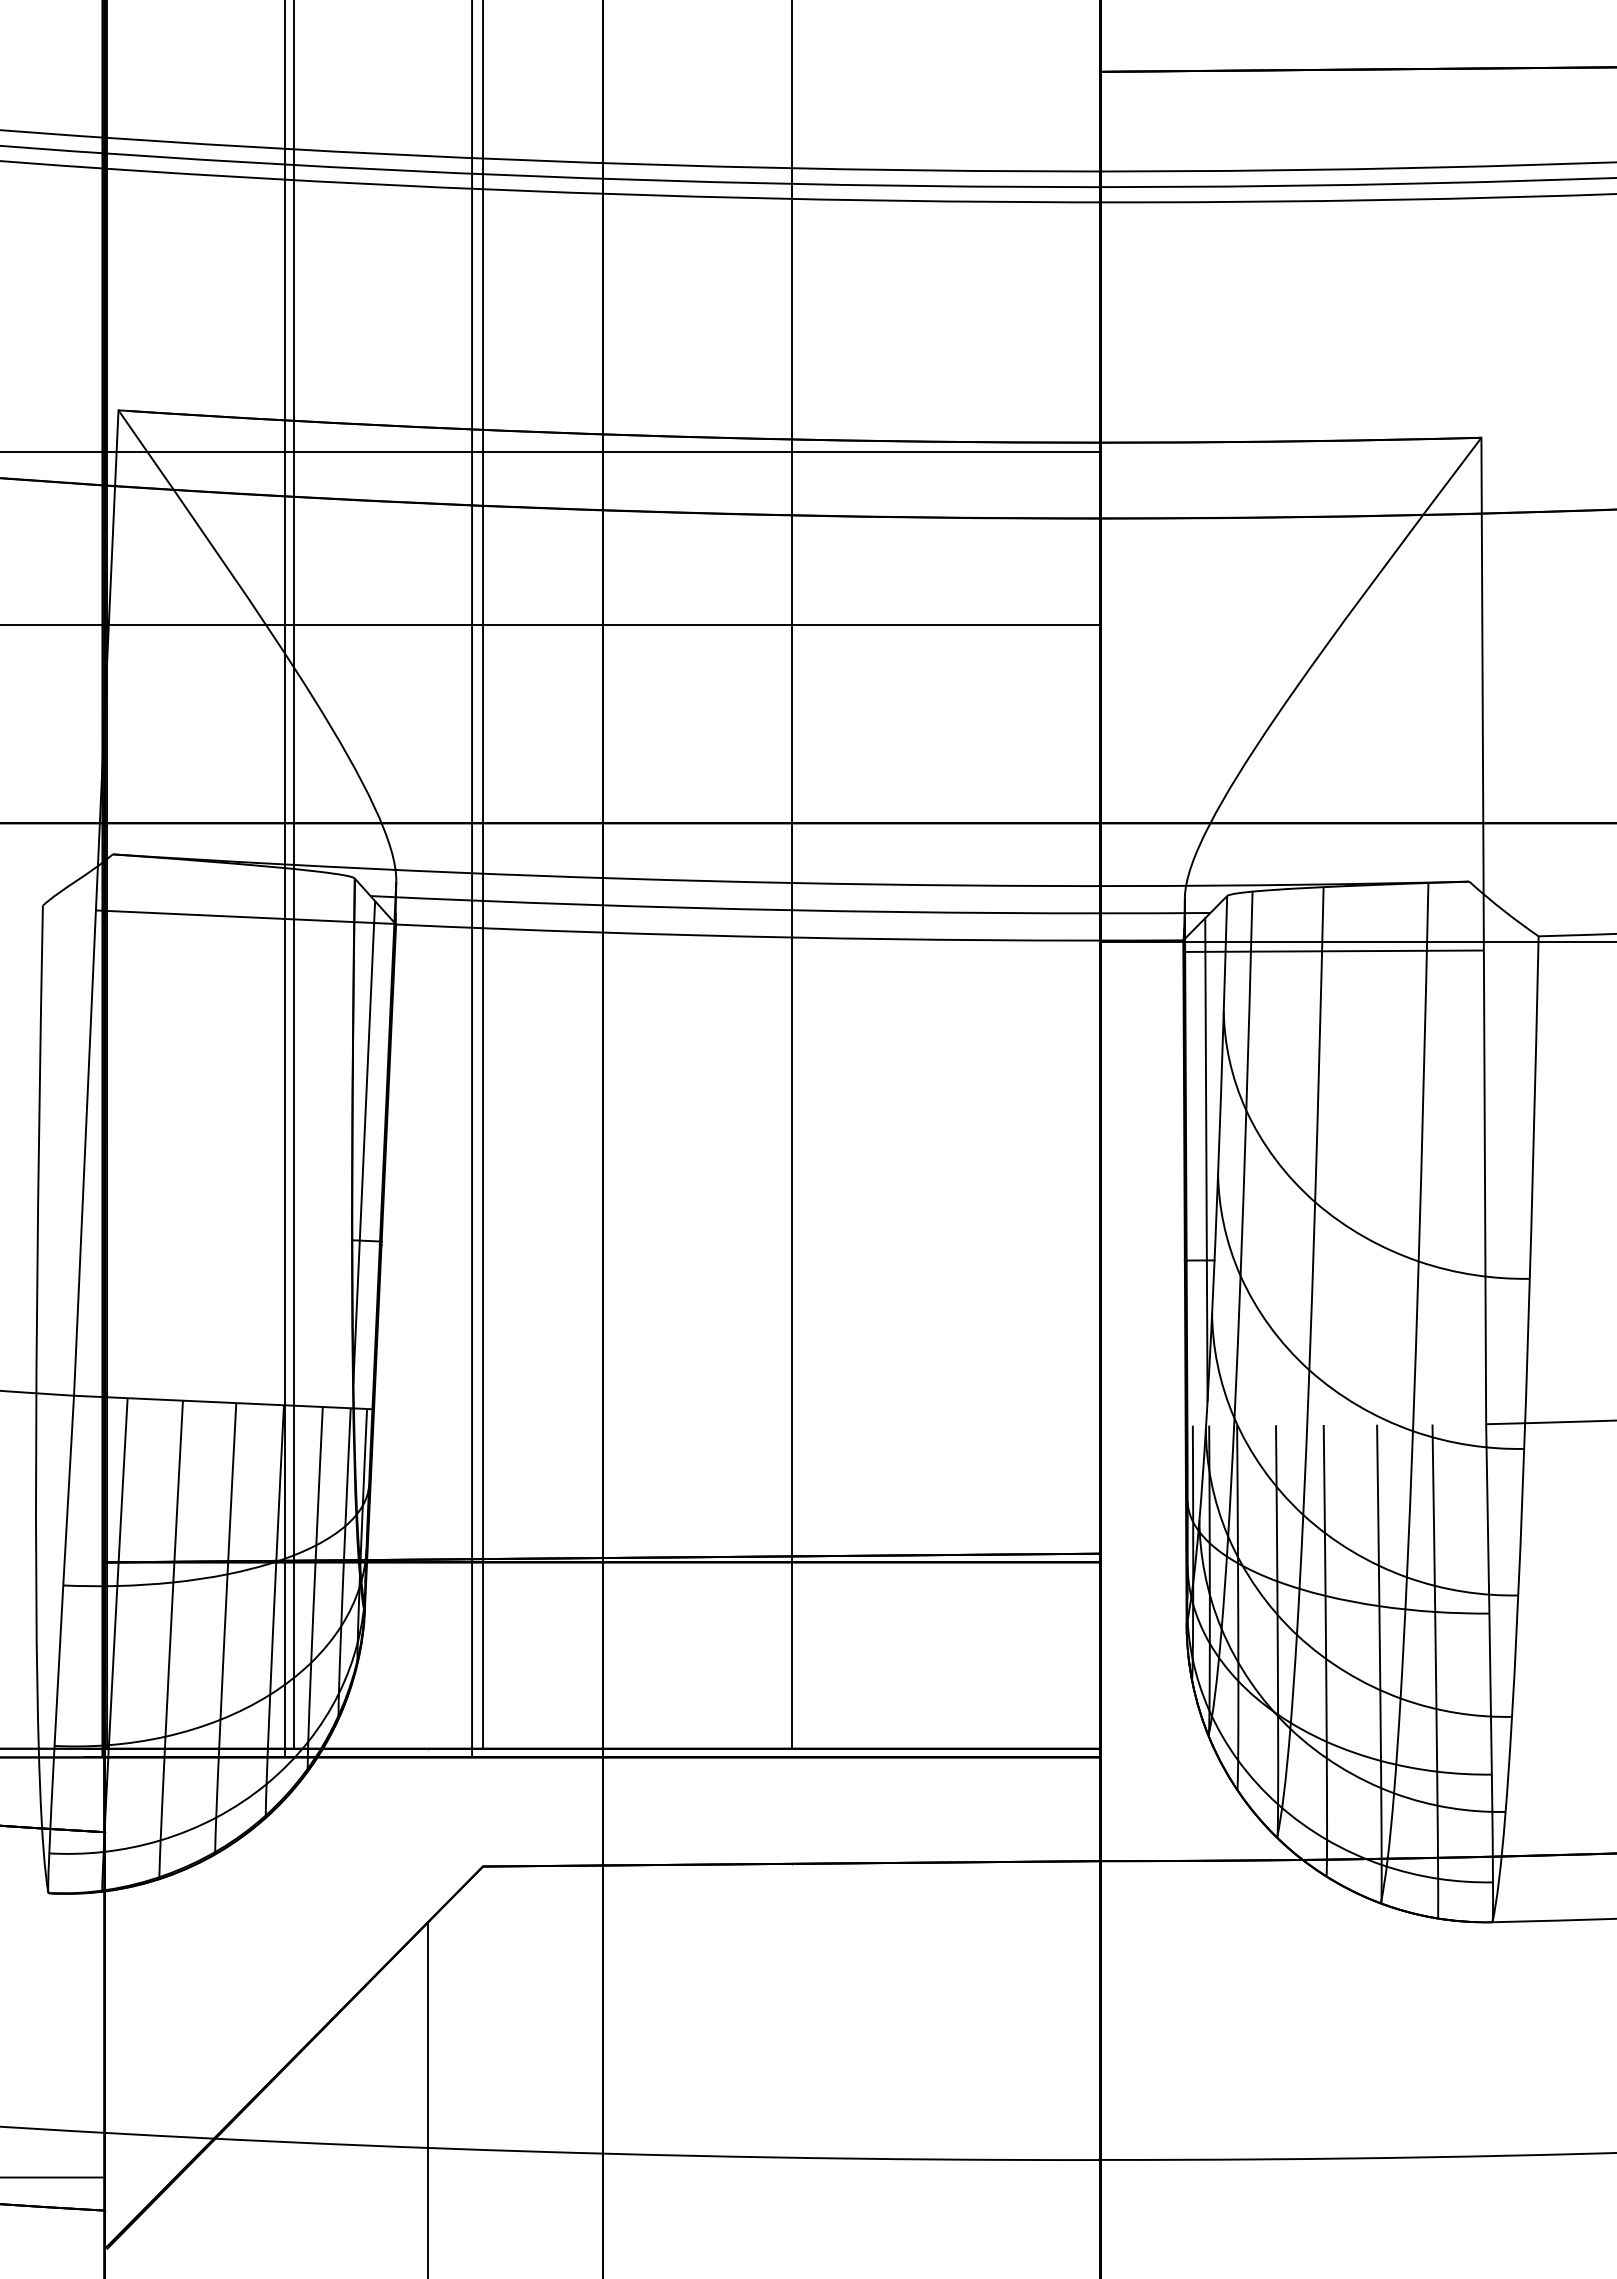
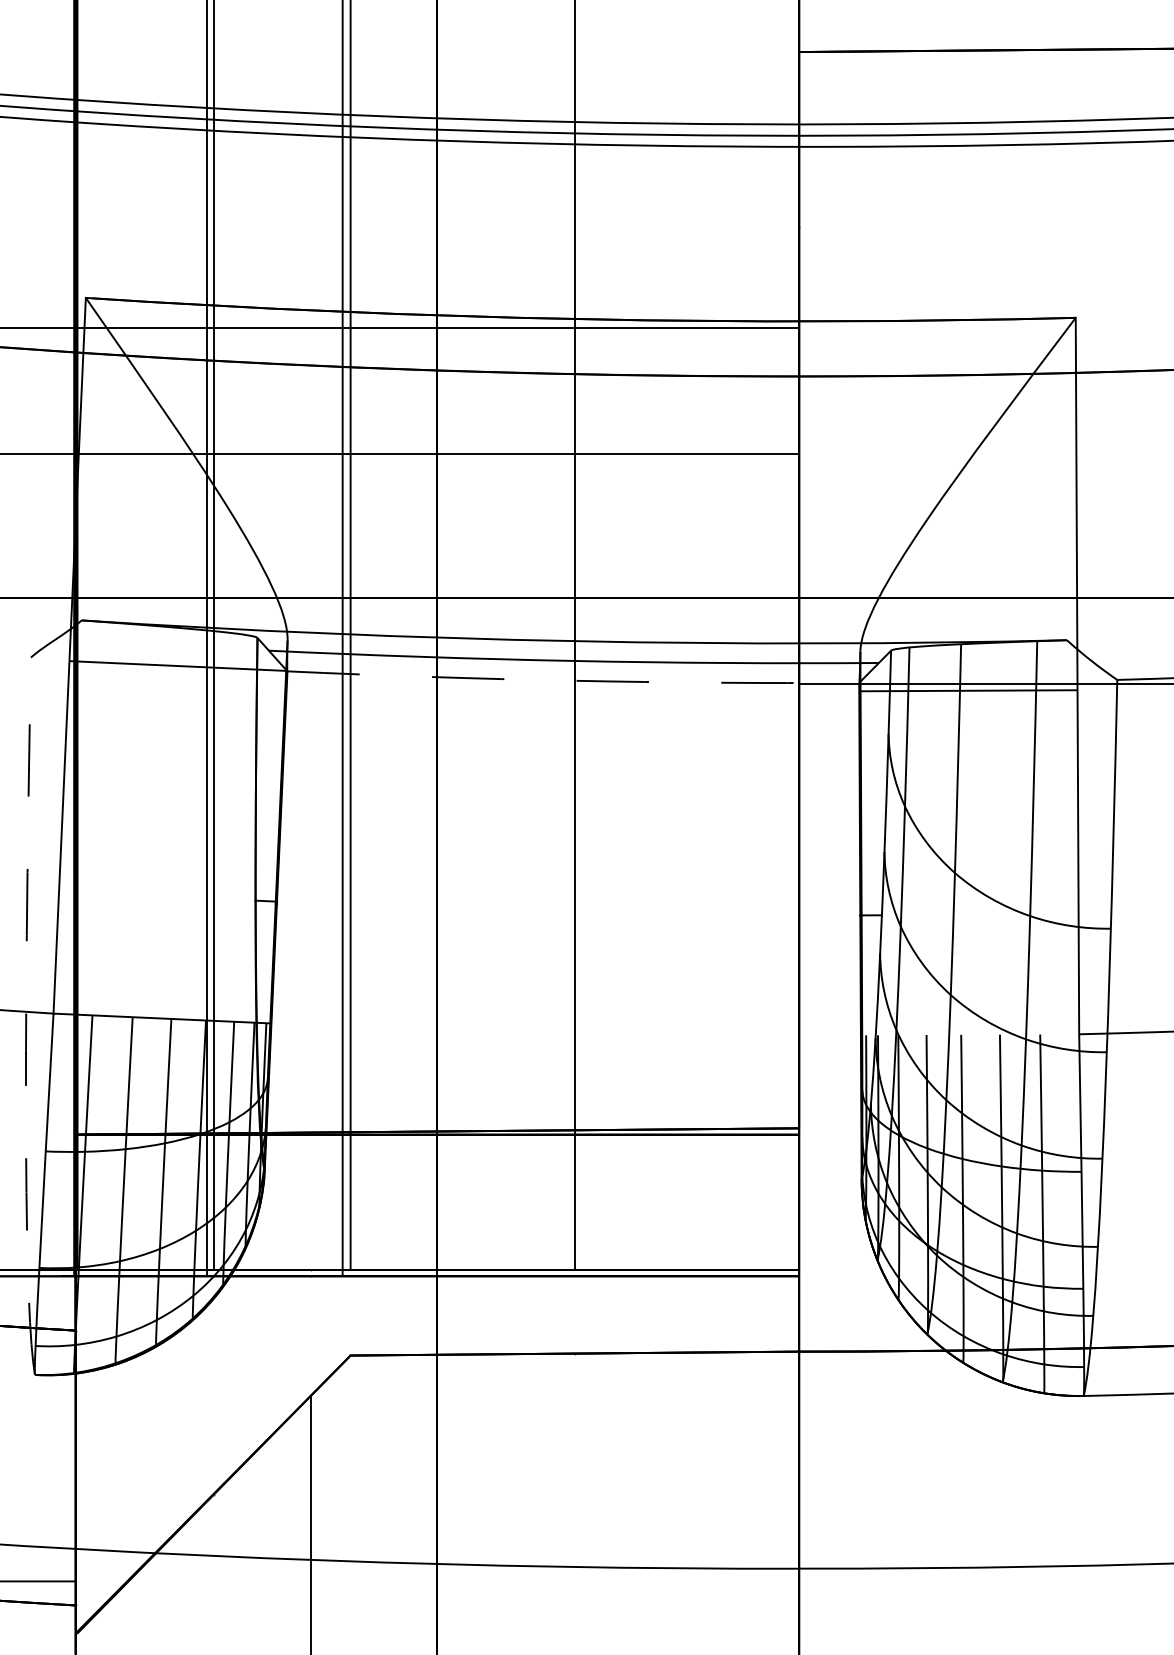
arc: (789, 937) -> (573, 680), solid -> dashed
line: (364, 1142) -> (264, 829), removed
line: (1206, 1159) -> (876, 842), removed
arc: (36, 1413) -> (26, 1026), solid -> dashed

